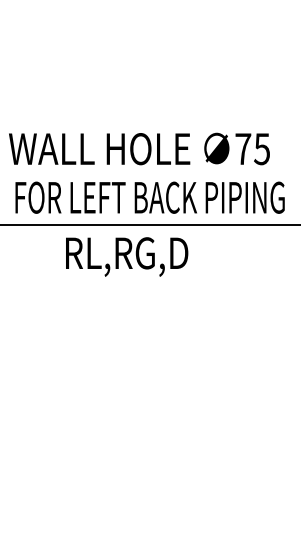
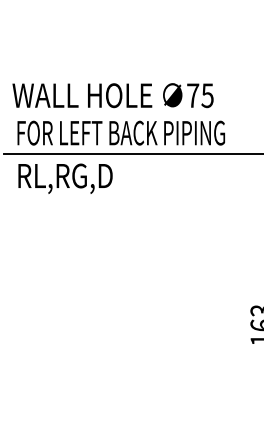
text: (127, 256) -> (65, 178), moved

